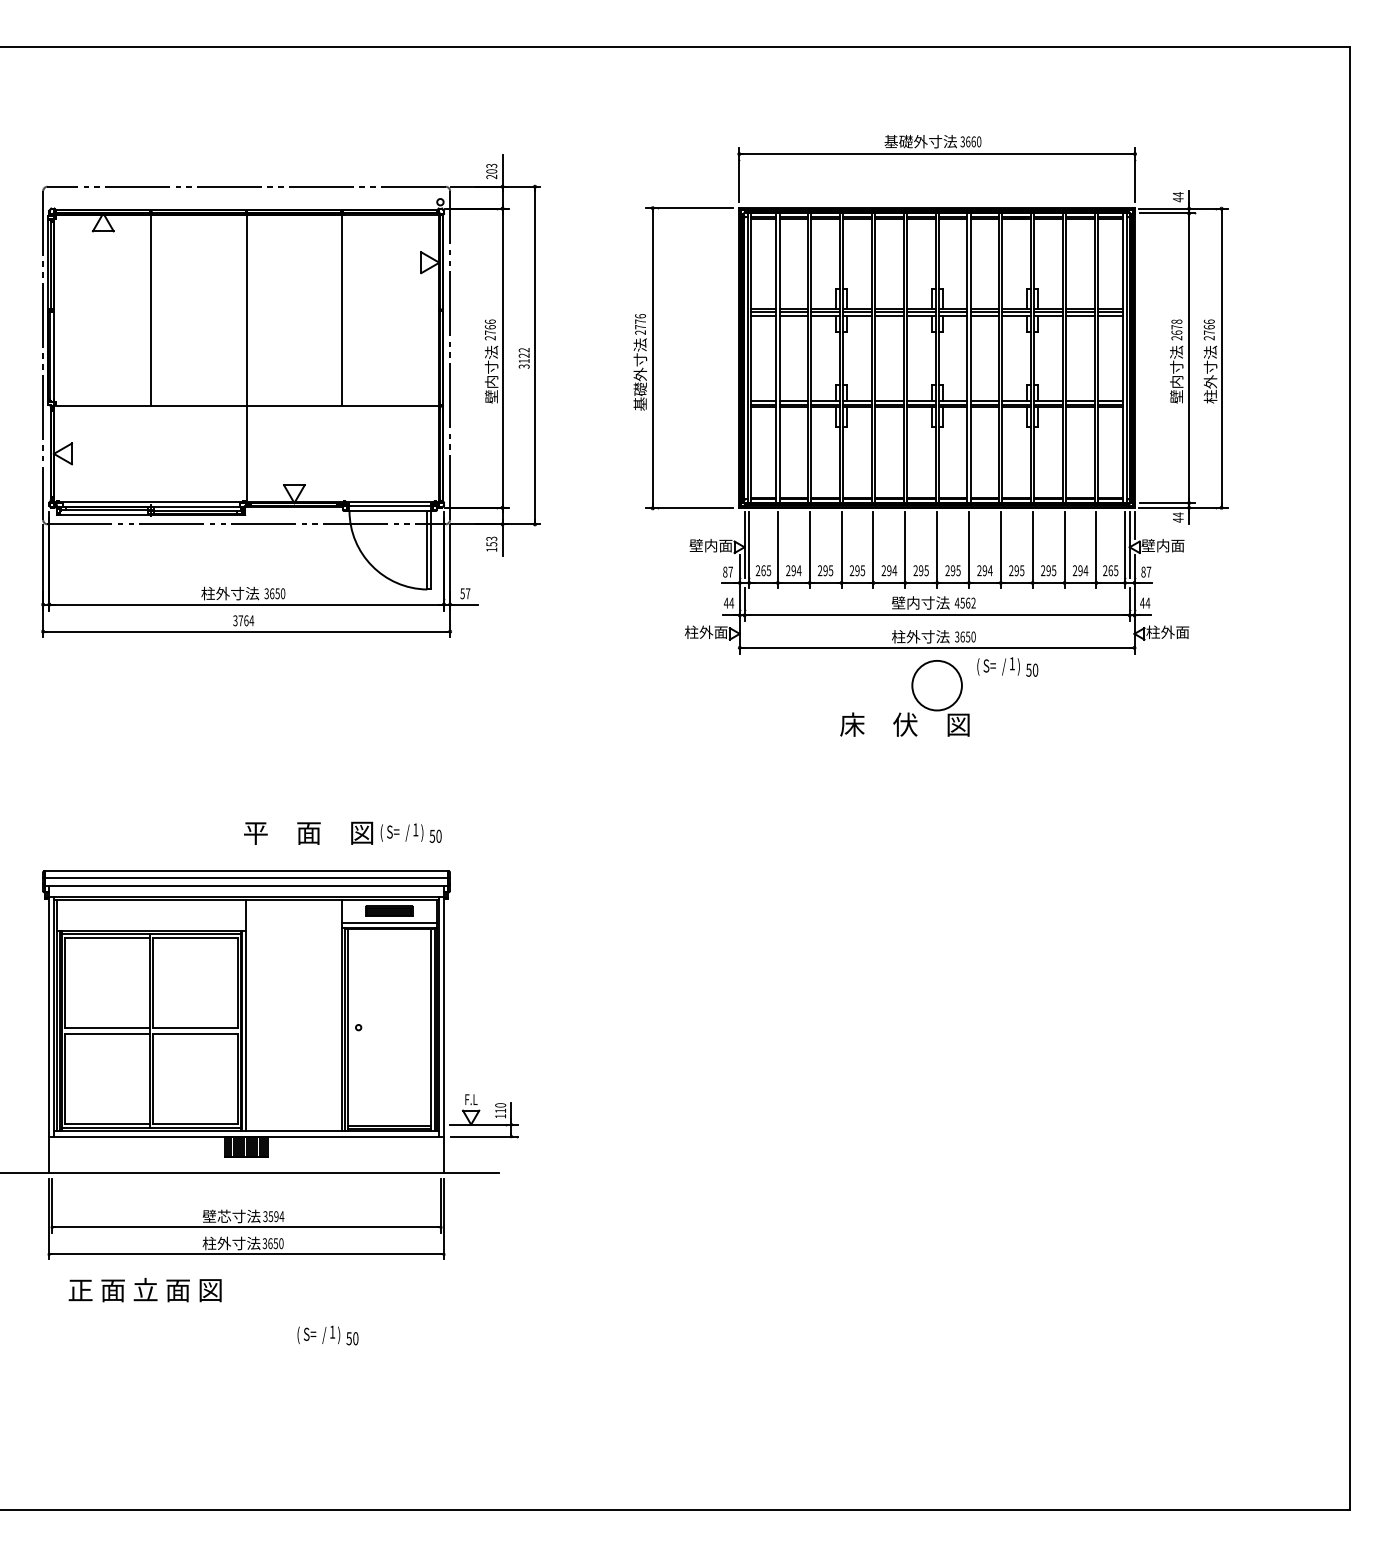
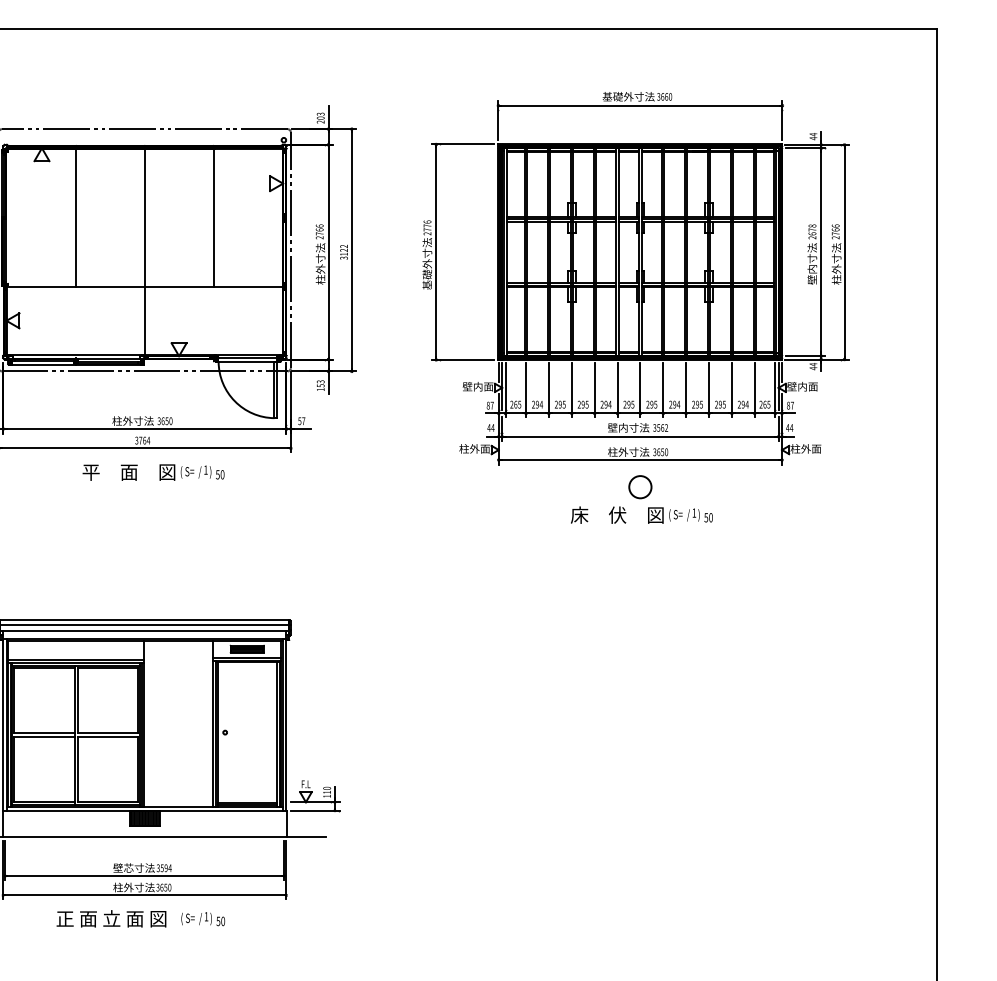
text: (491, 389) -> (320, 274), 壁内寸法 -> 柱外寸法
line: (739, 525) -> (498, 372), added
text: (956, 602) -> (654, 427), 4562 -> 3562
text: (1007, 666) -> (690, 515), moved
circle: (936, 685) -> (639, 487), size x0.62
text: (342, 832) -> (153, 472), moved
line: (151, 925) -> (76, 659), added
text: (144, 1290) -> (110, 919), moved
text: (327, 1335) -> (202, 919), moved

